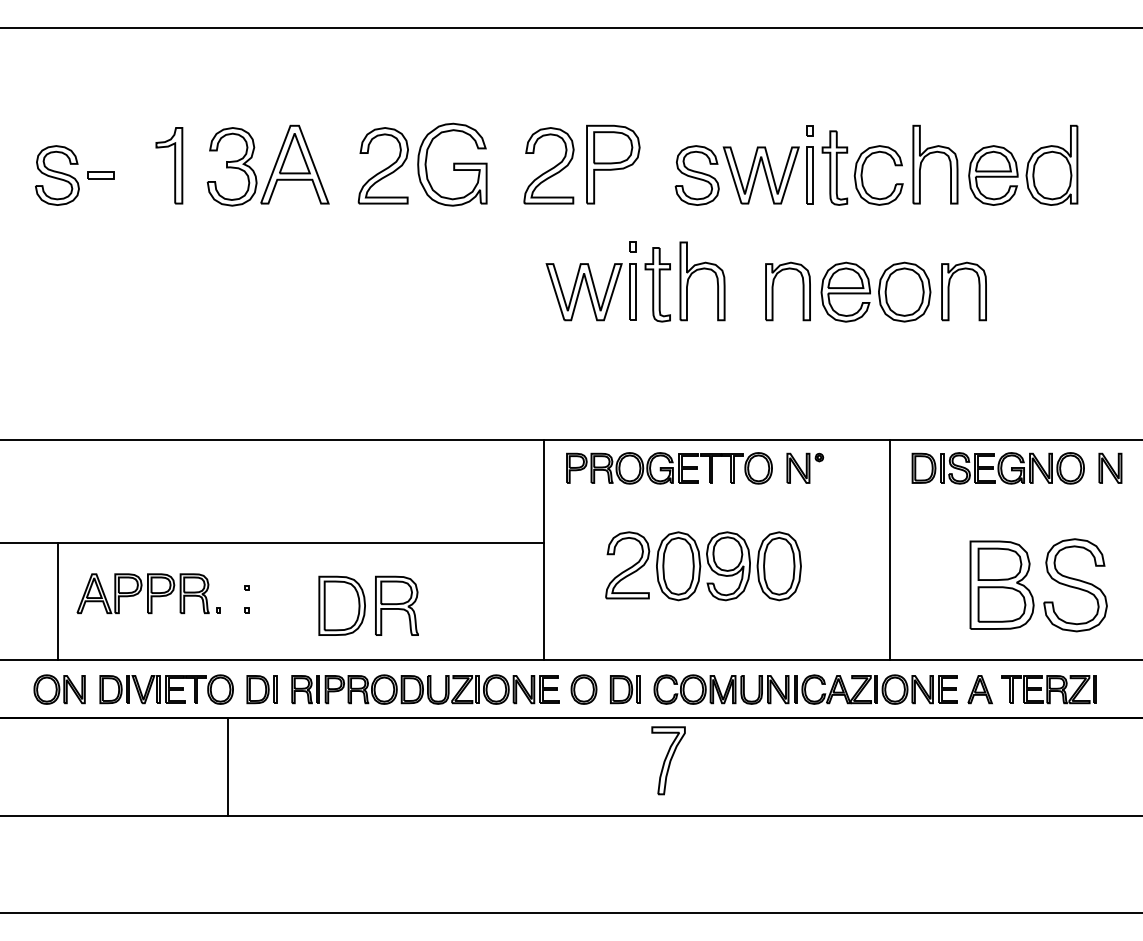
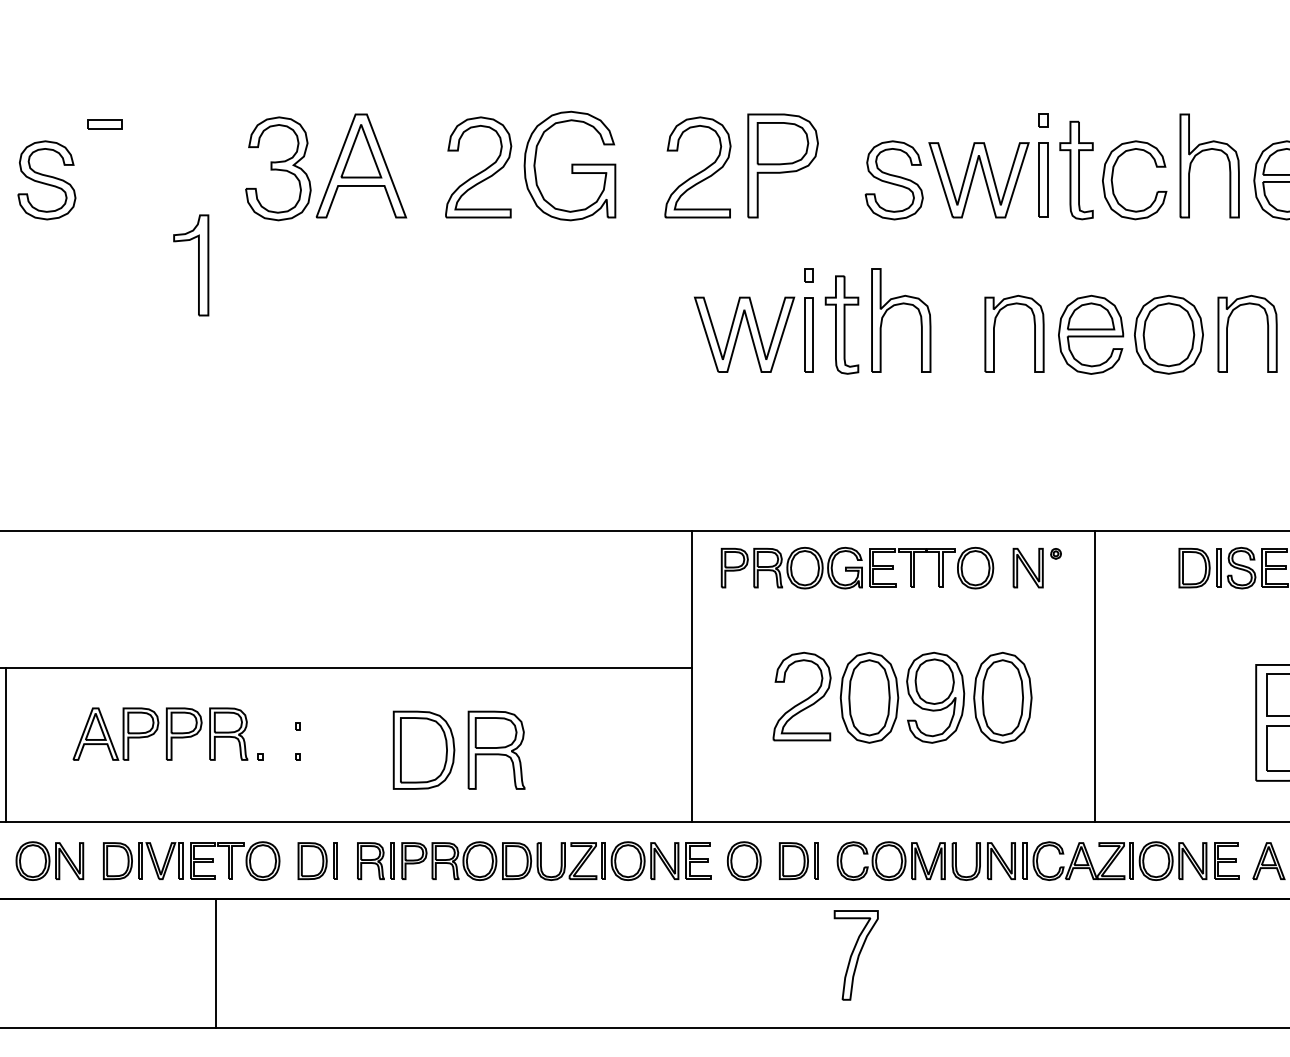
part: (169, 165) -> (191, 265), moved
part: (100, 175) -> (103, 124), moved
line: (889, 550) -> (1094, 676), moved
line: (58, 601) -> (5, 744), moved
line: (228, 766) -> (216, 962), moved

